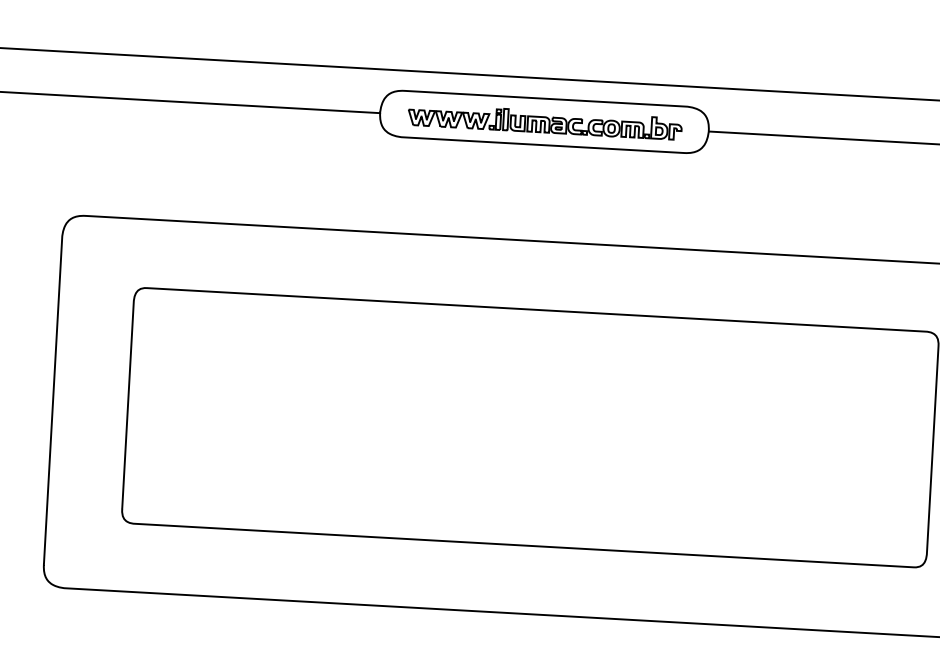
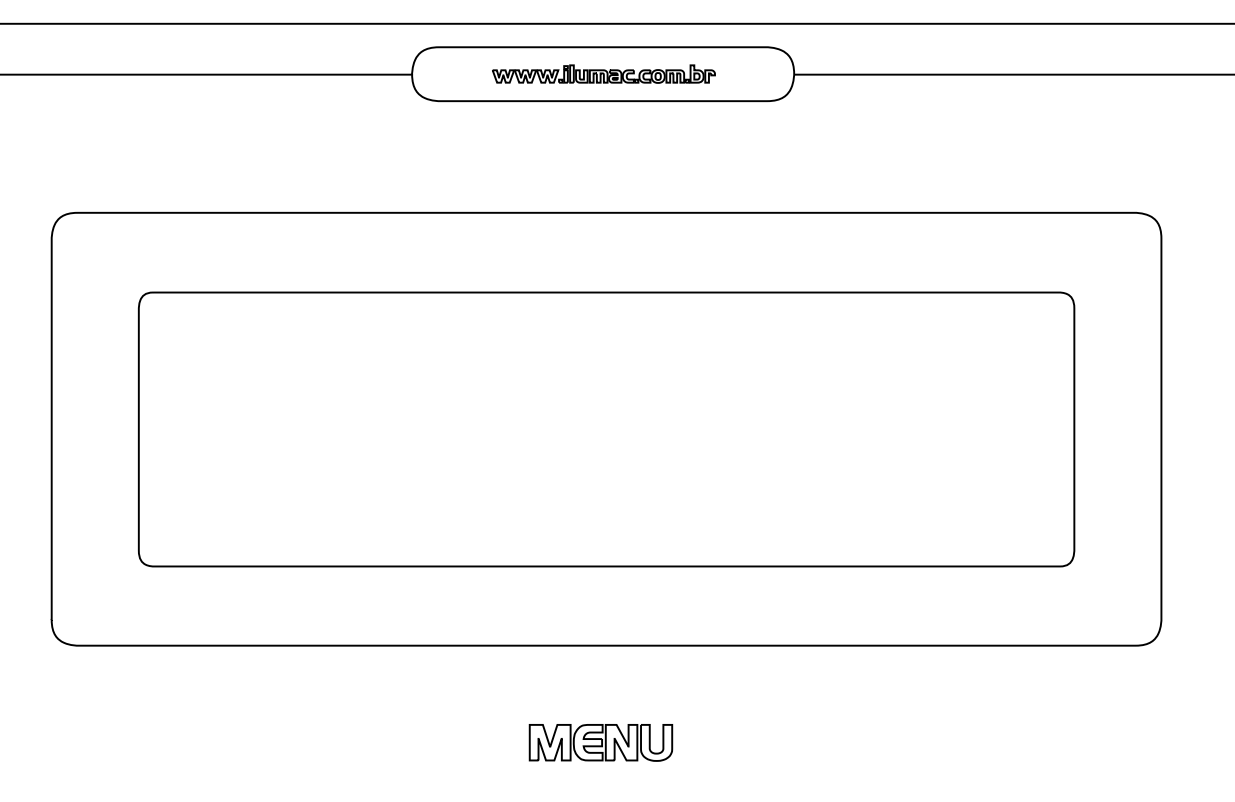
part: (544, 121) -> (603, 73), size x0.7

